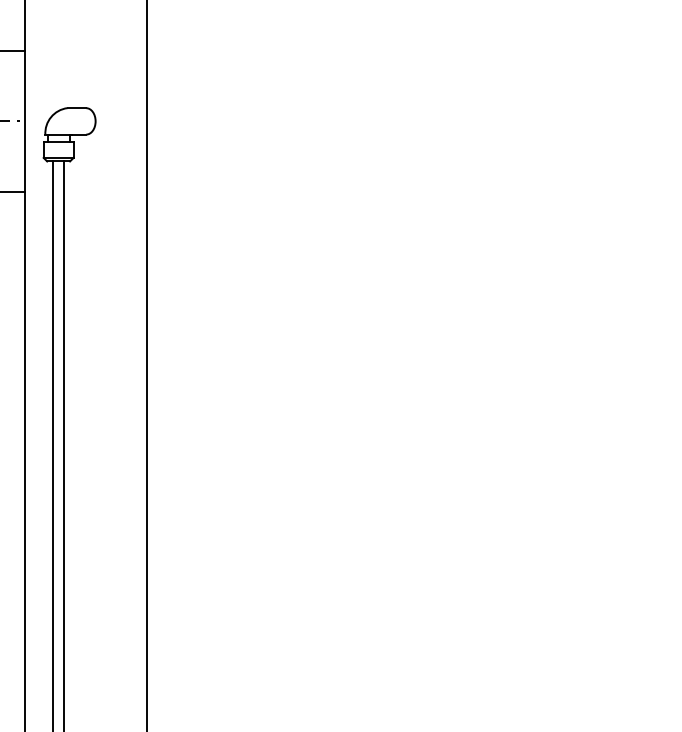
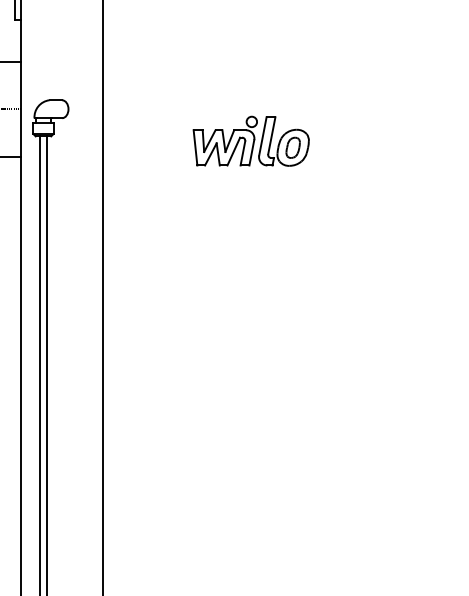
part: (364, 167) -> (250, 140), added

